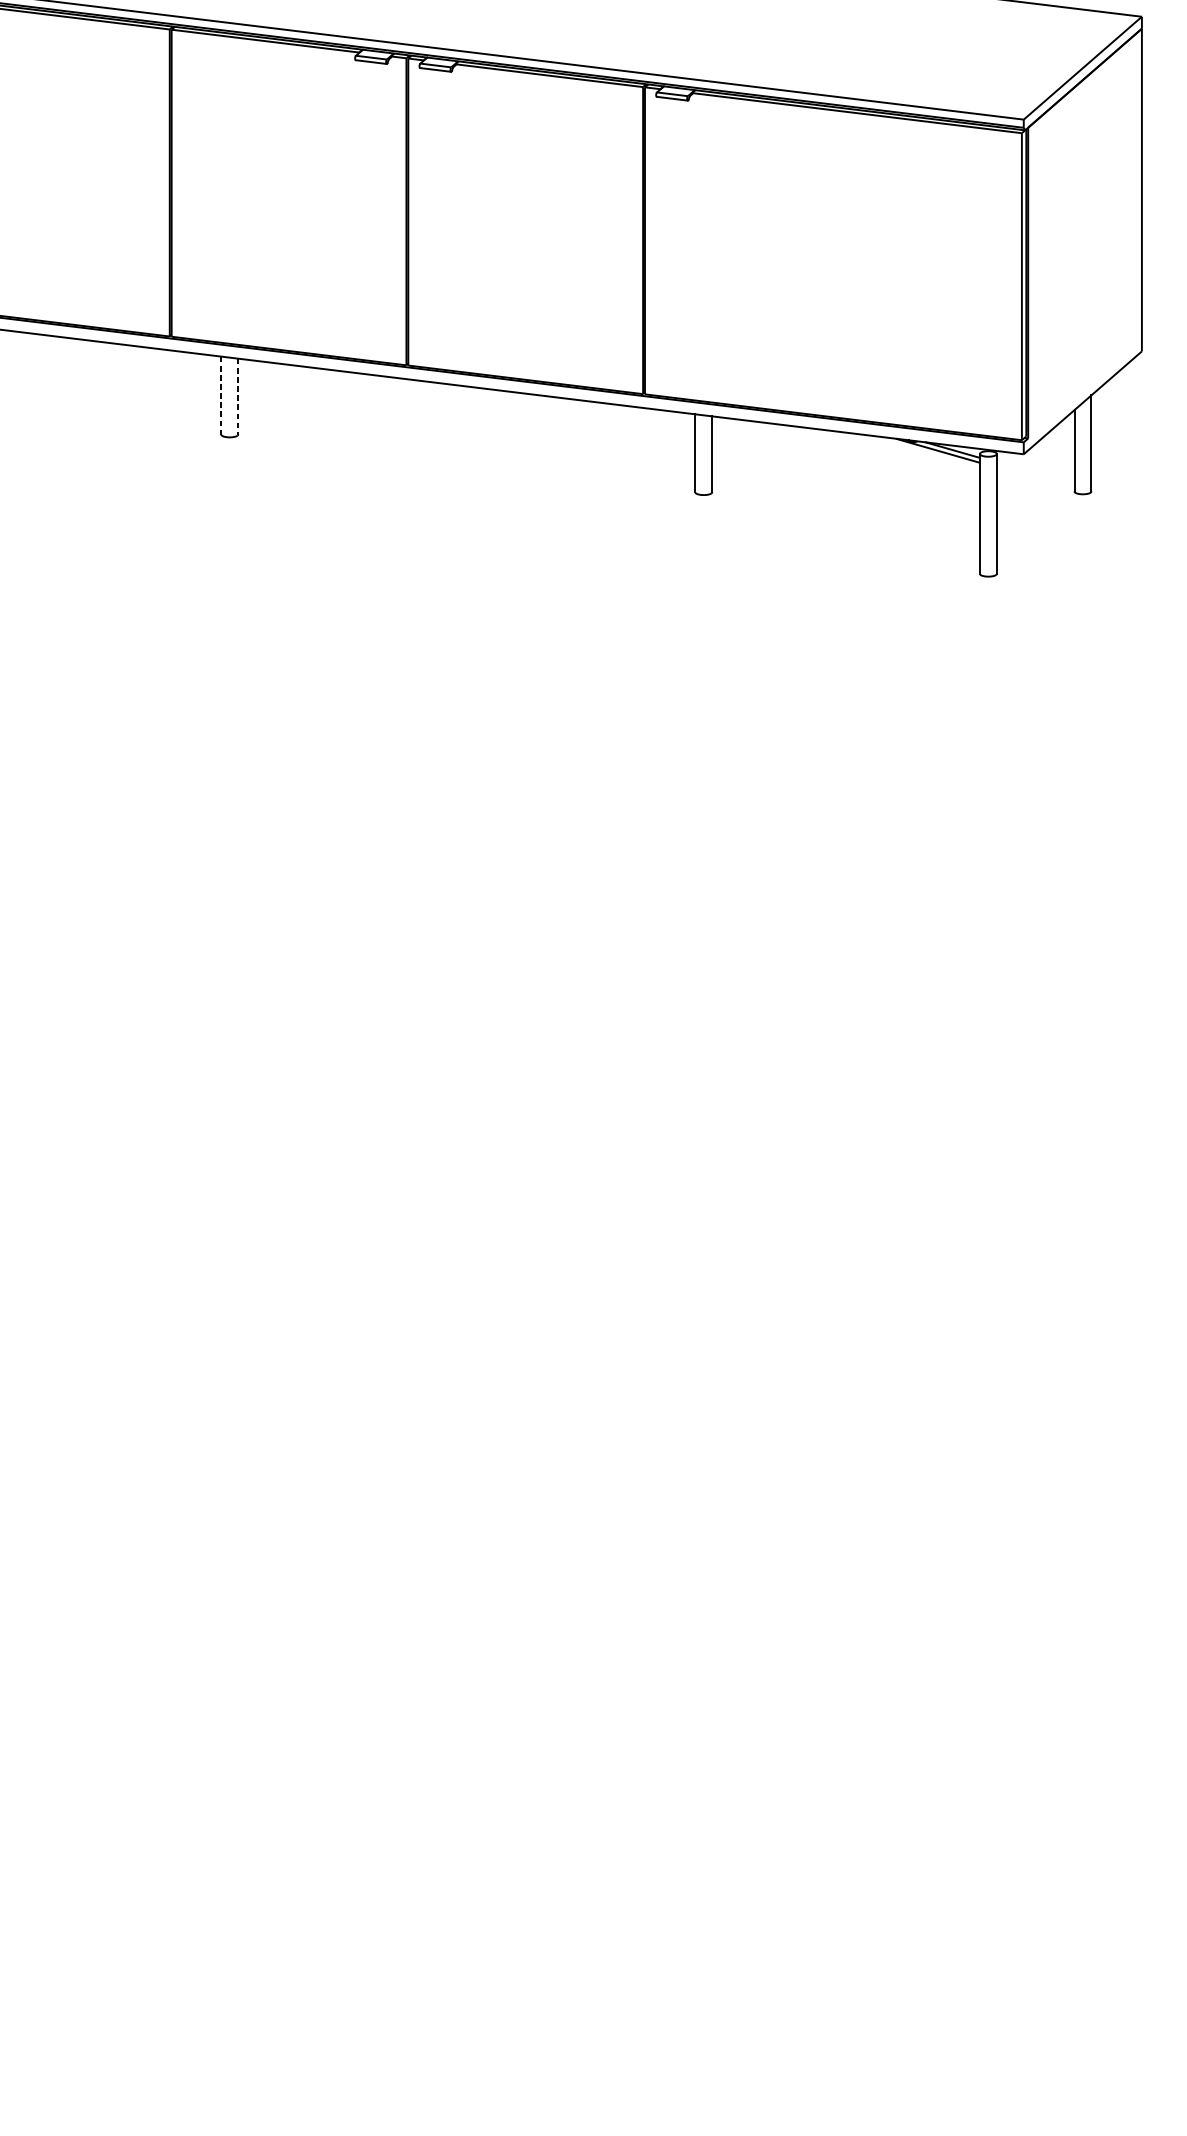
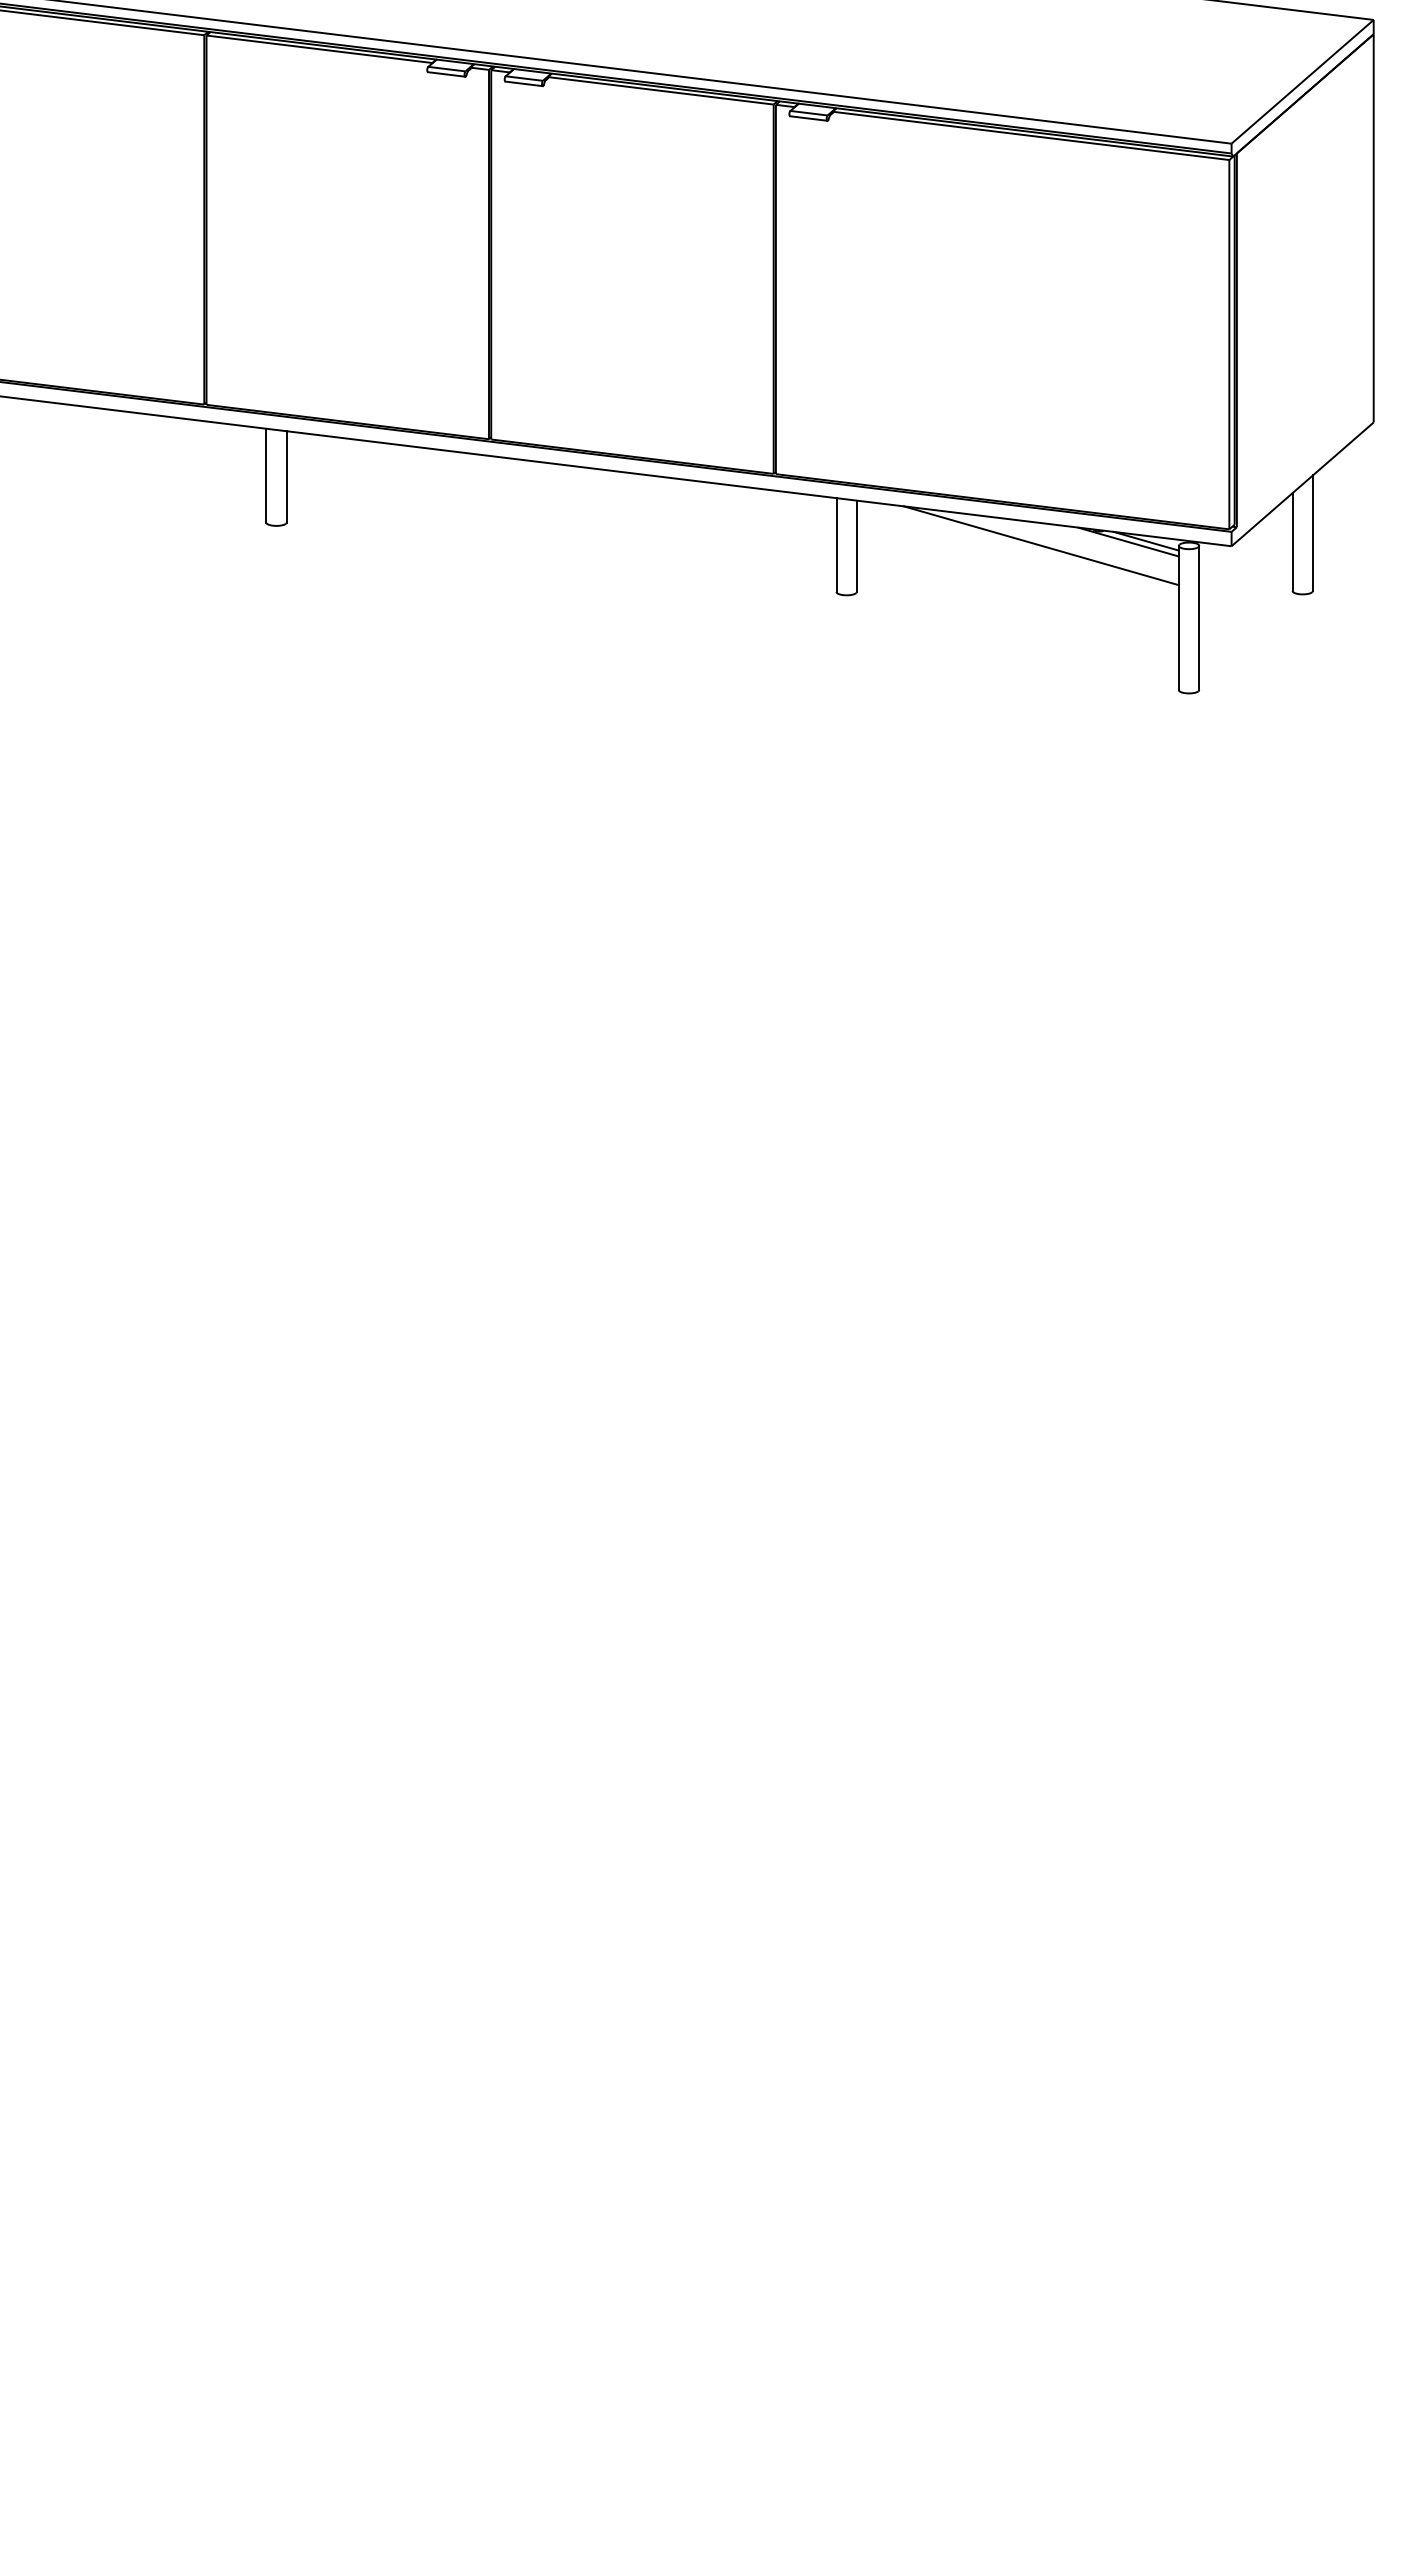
line: (221, 395) -> (266, 475), dashed -> solid
line: (238, 396) -> (286, 476), dashed -> solid
line: (864, 453) -> (1040, 545), added

